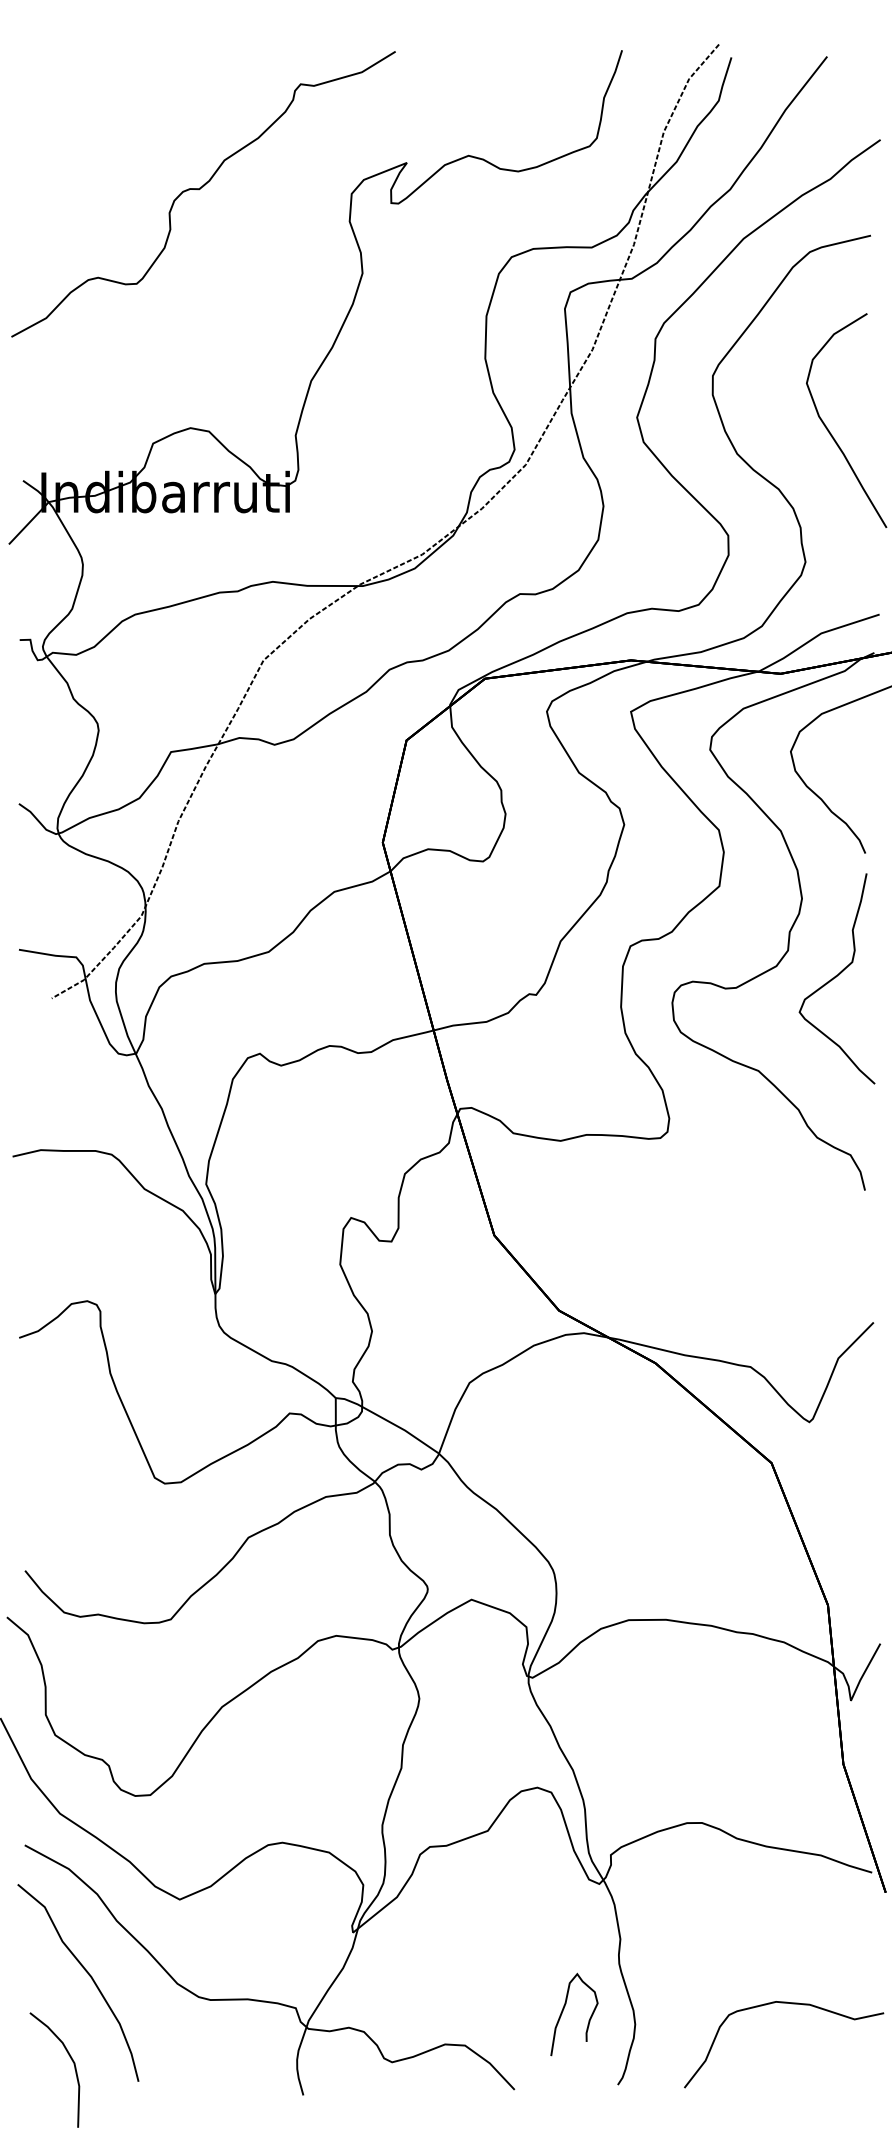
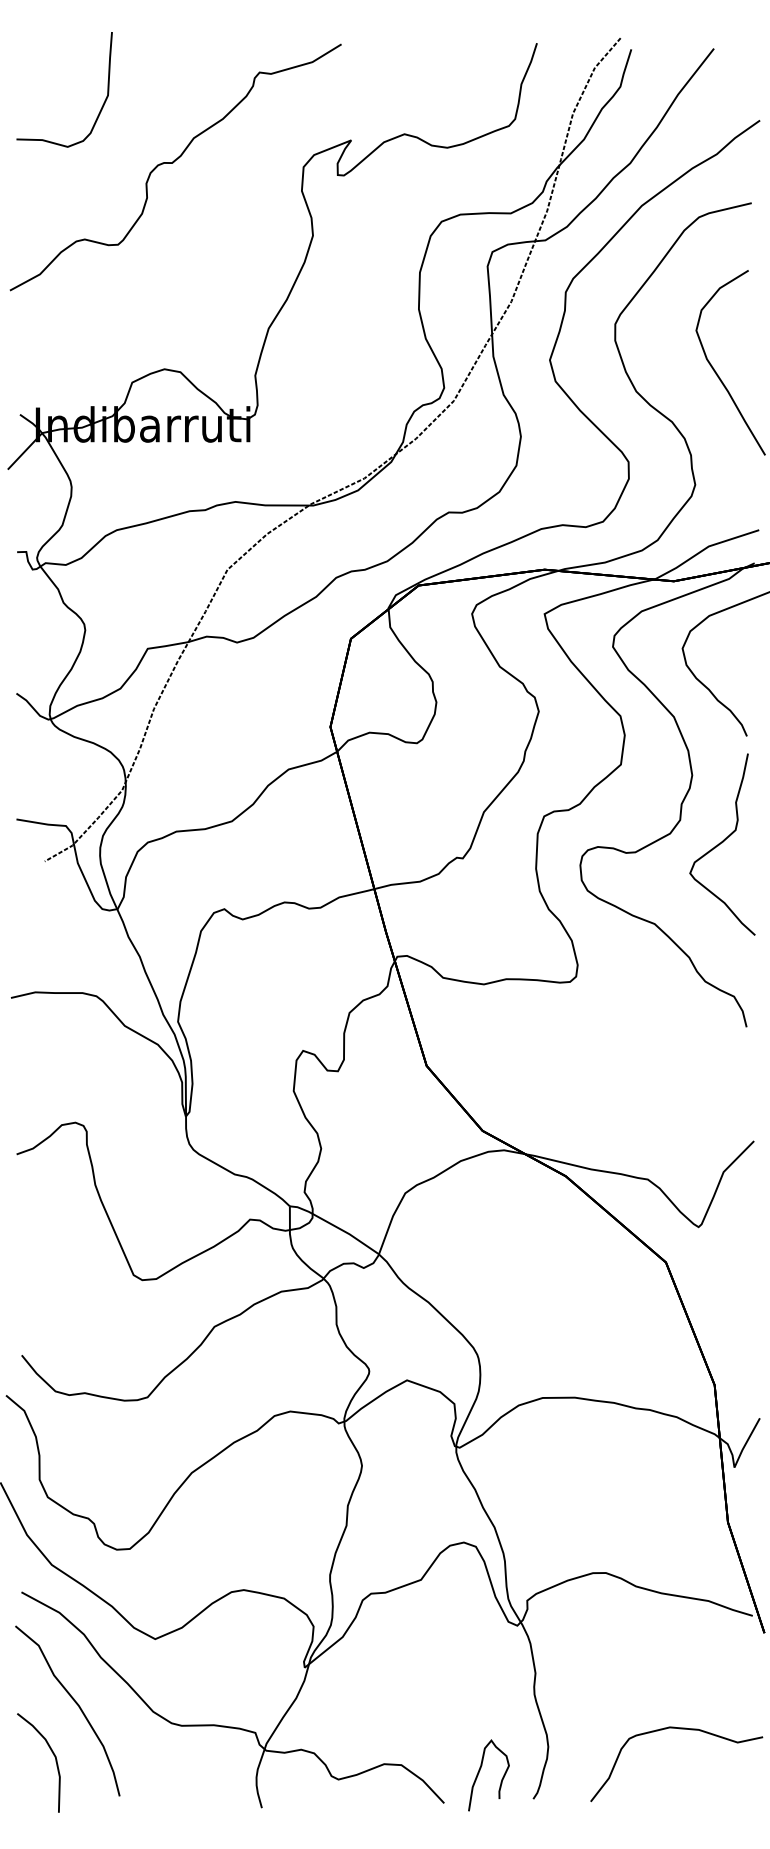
part: (116, 126) -> (100, 108), added
curve: (564, 2009) -> (480, 1771), moved
curve: (71, 2060) -> (53, 1754), moved

